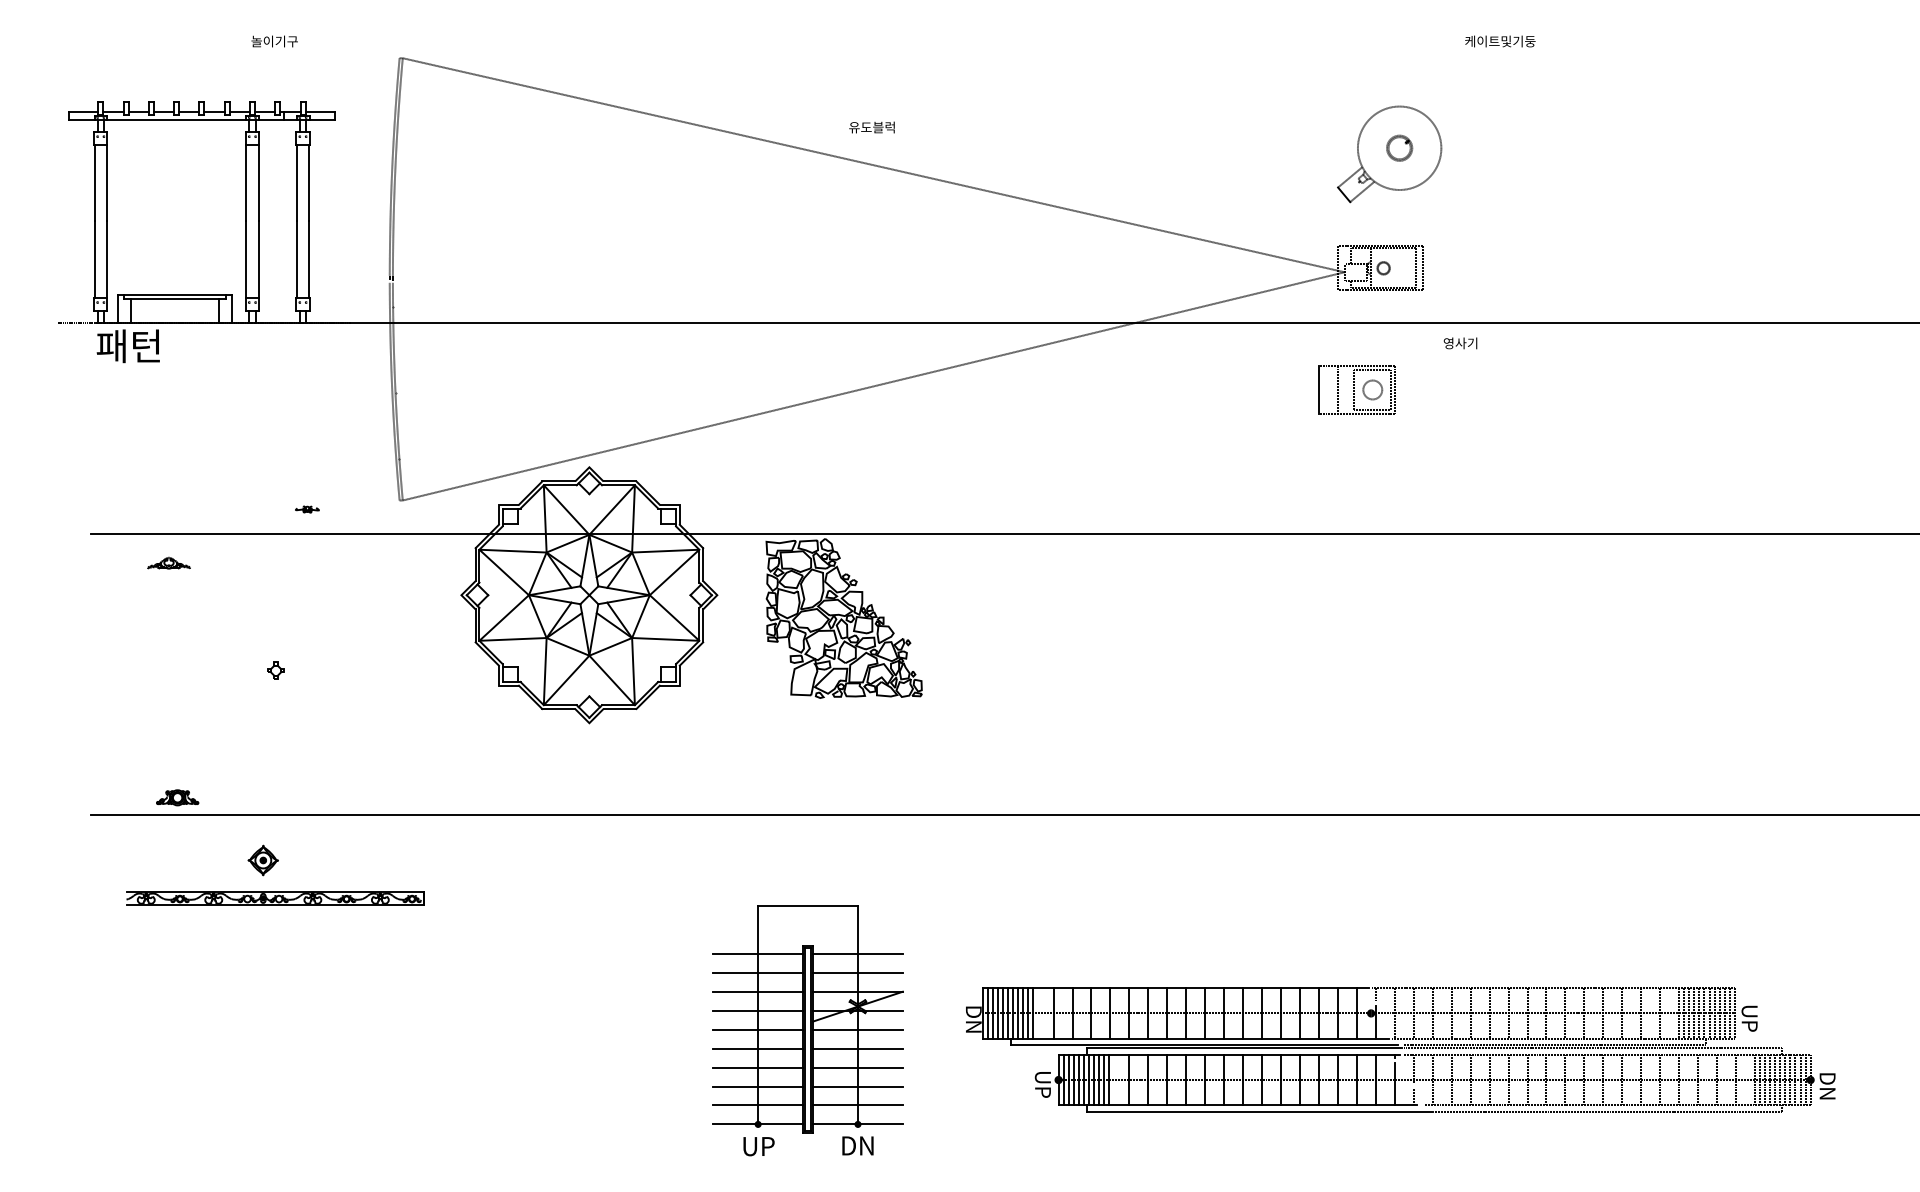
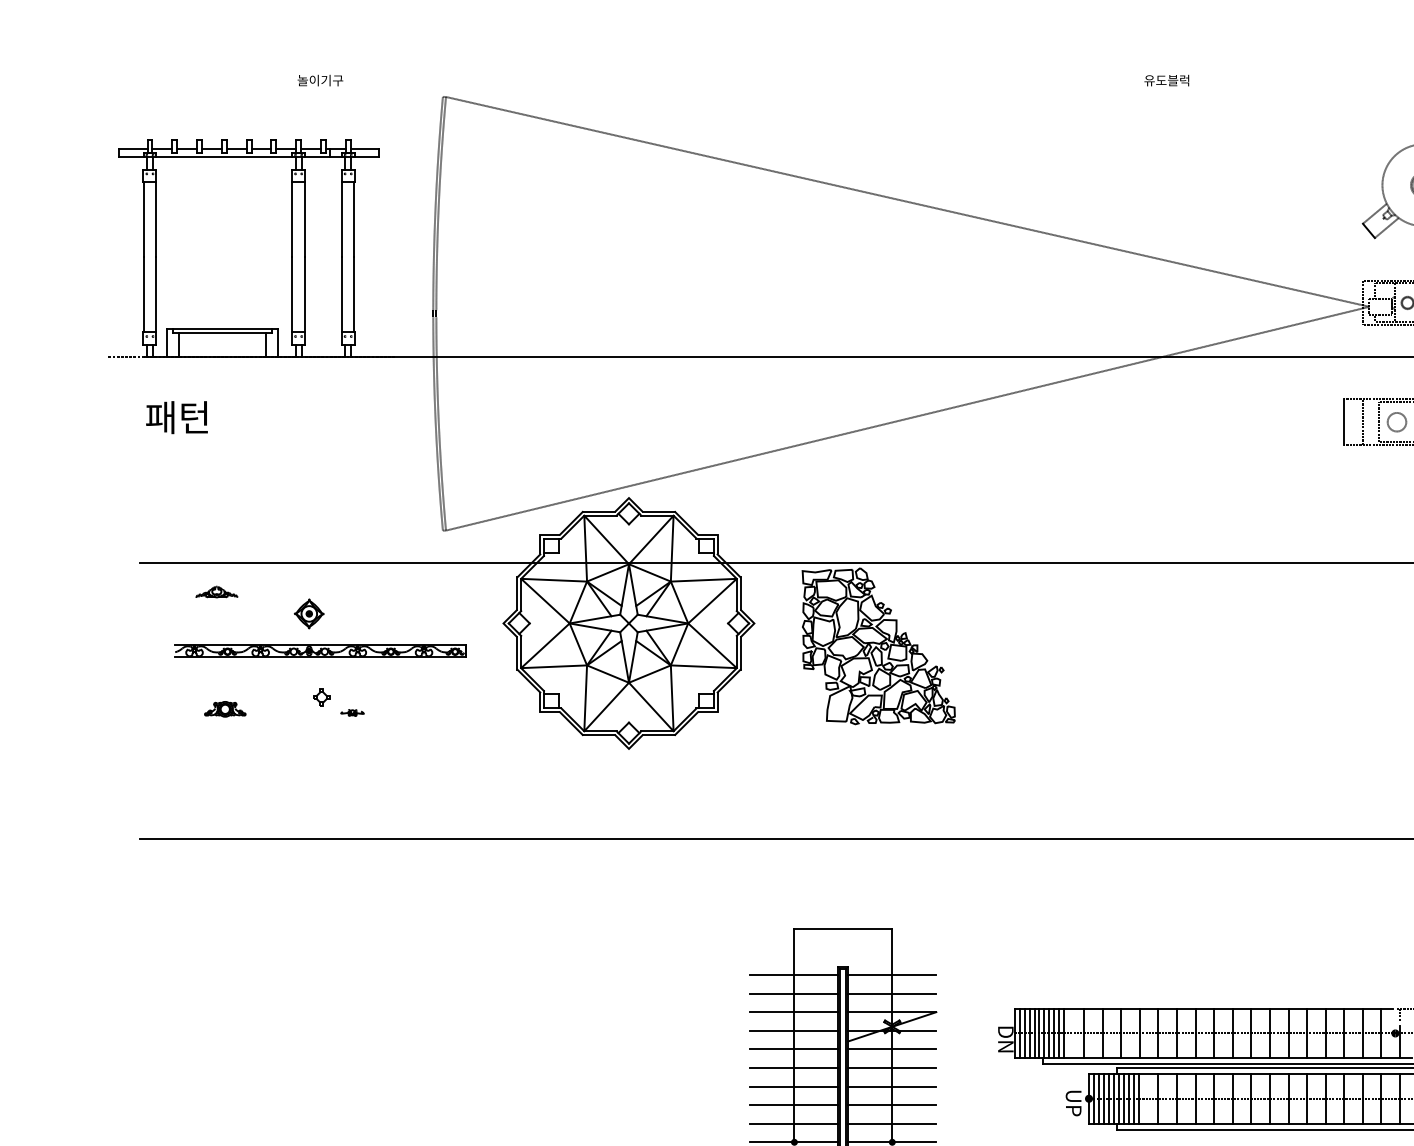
text: (871, 127) -> (1166, 80), moved
text: (127, 346) -> (176, 417), moved
part: (307, 509) -> (352, 712), moved
part: (177, 797) -> (225, 709), moved
part: (270, 869) -> (316, 622), moved

